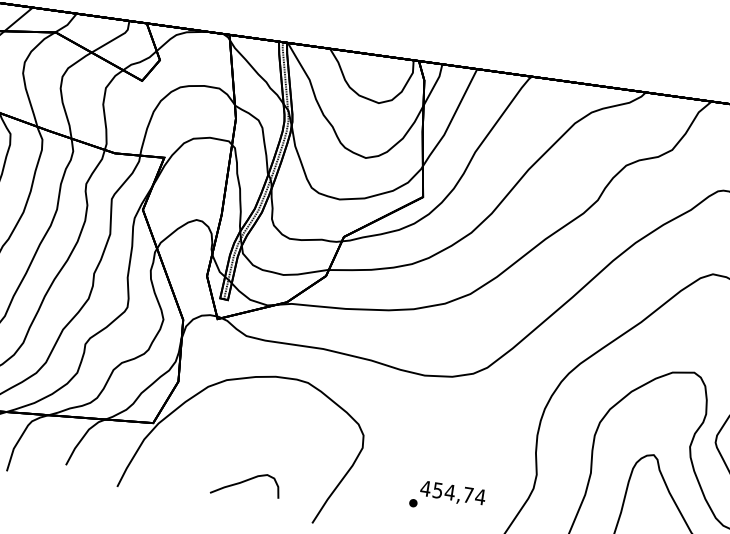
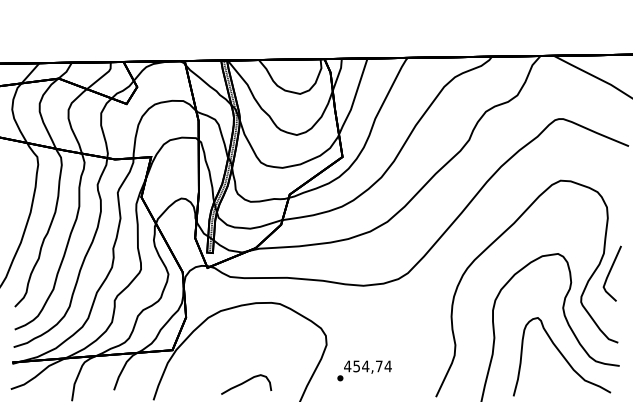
text: (447, 497) -> (364, 370), moved

